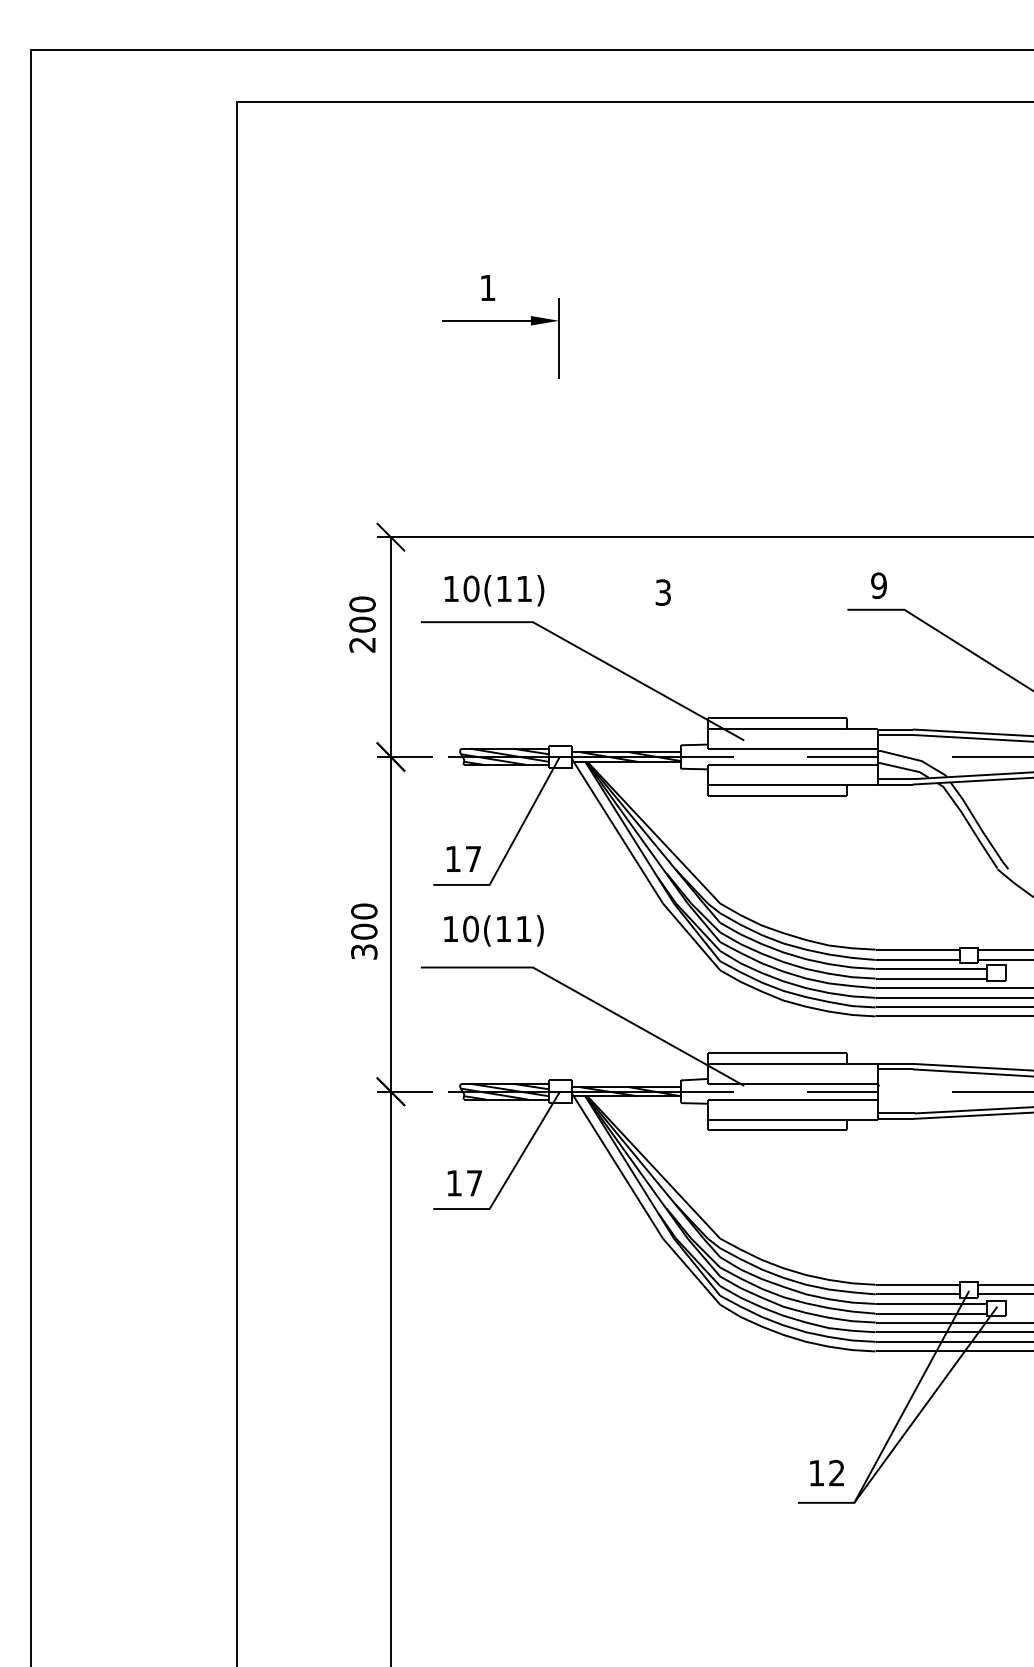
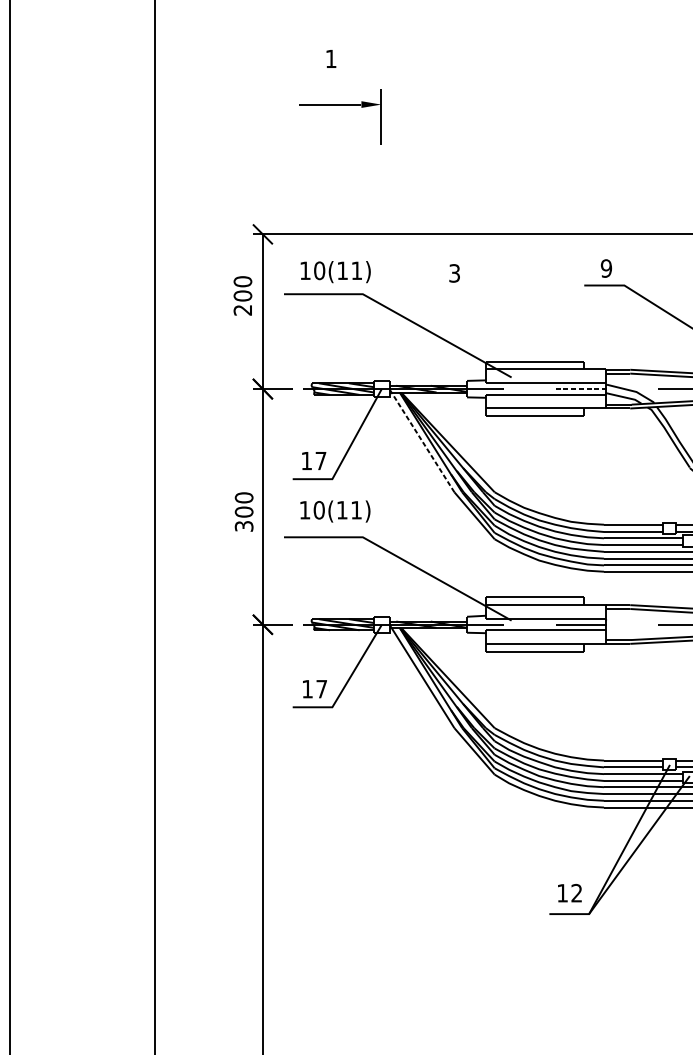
part: (500, 321) -> (340, 105), moved
line: (843, 756) -> (581, 388), solid -> dashed
line: (617, 830) -> (422, 440), solid -> dashed

